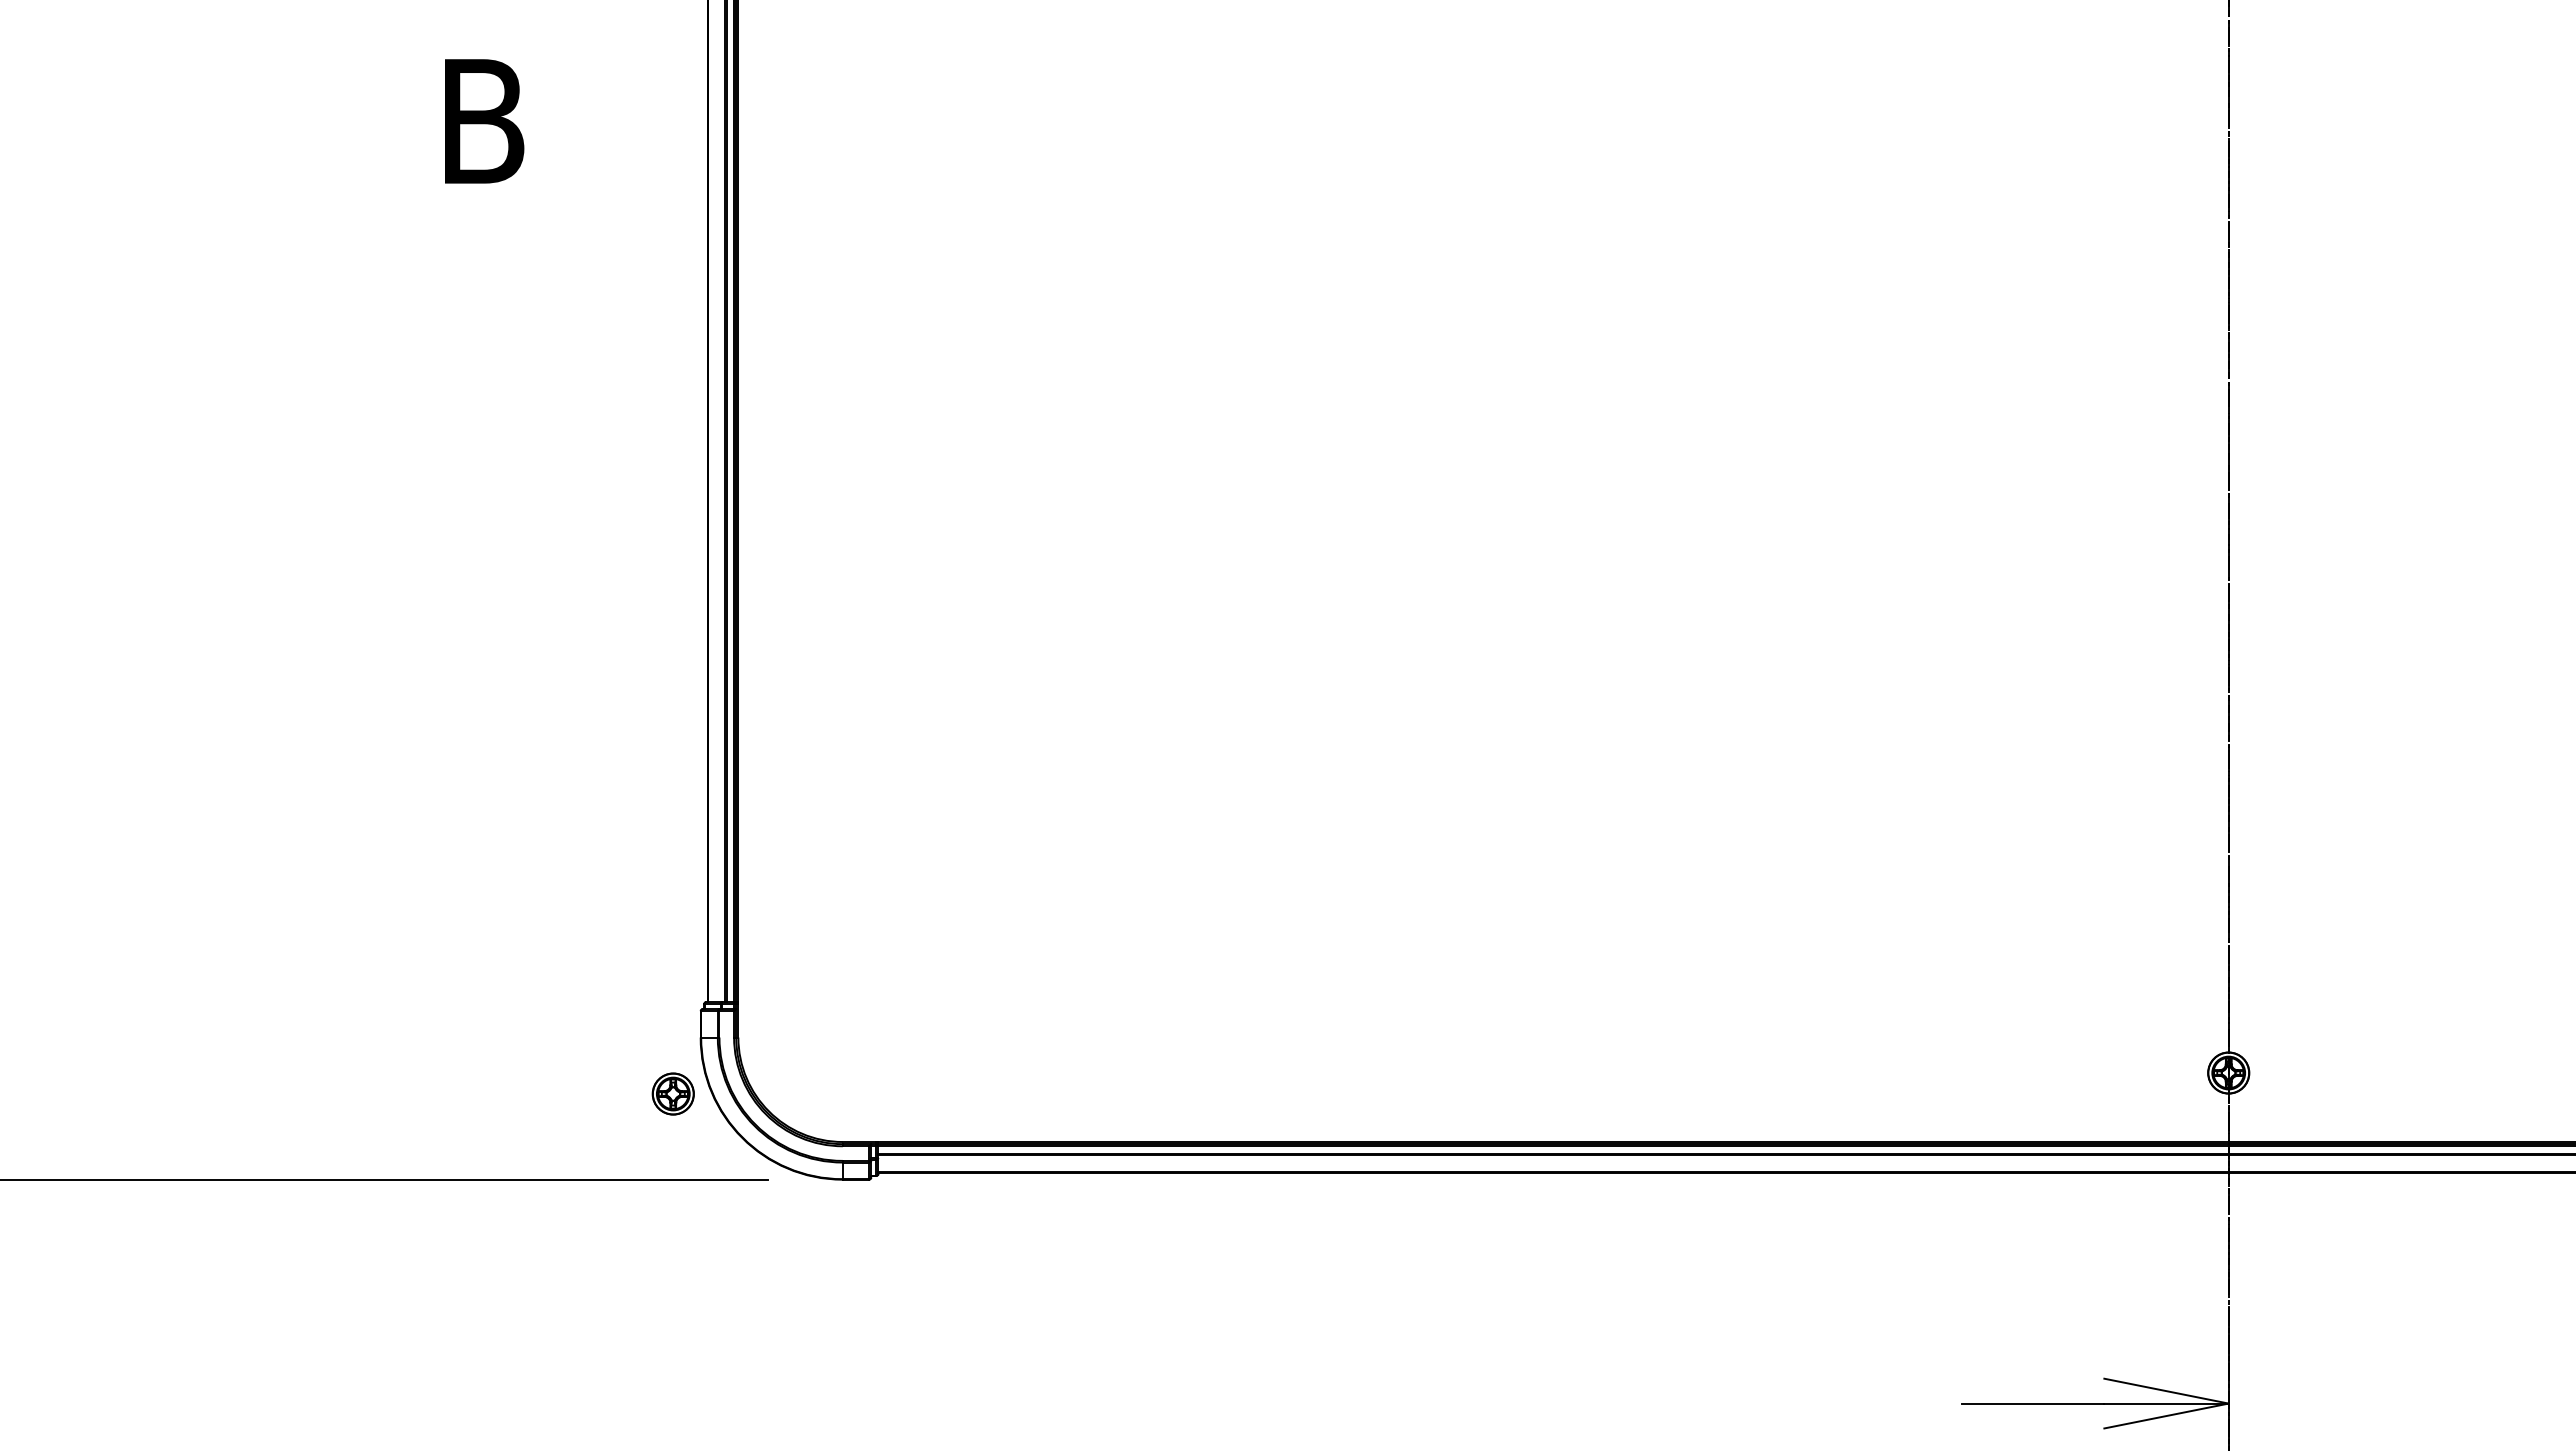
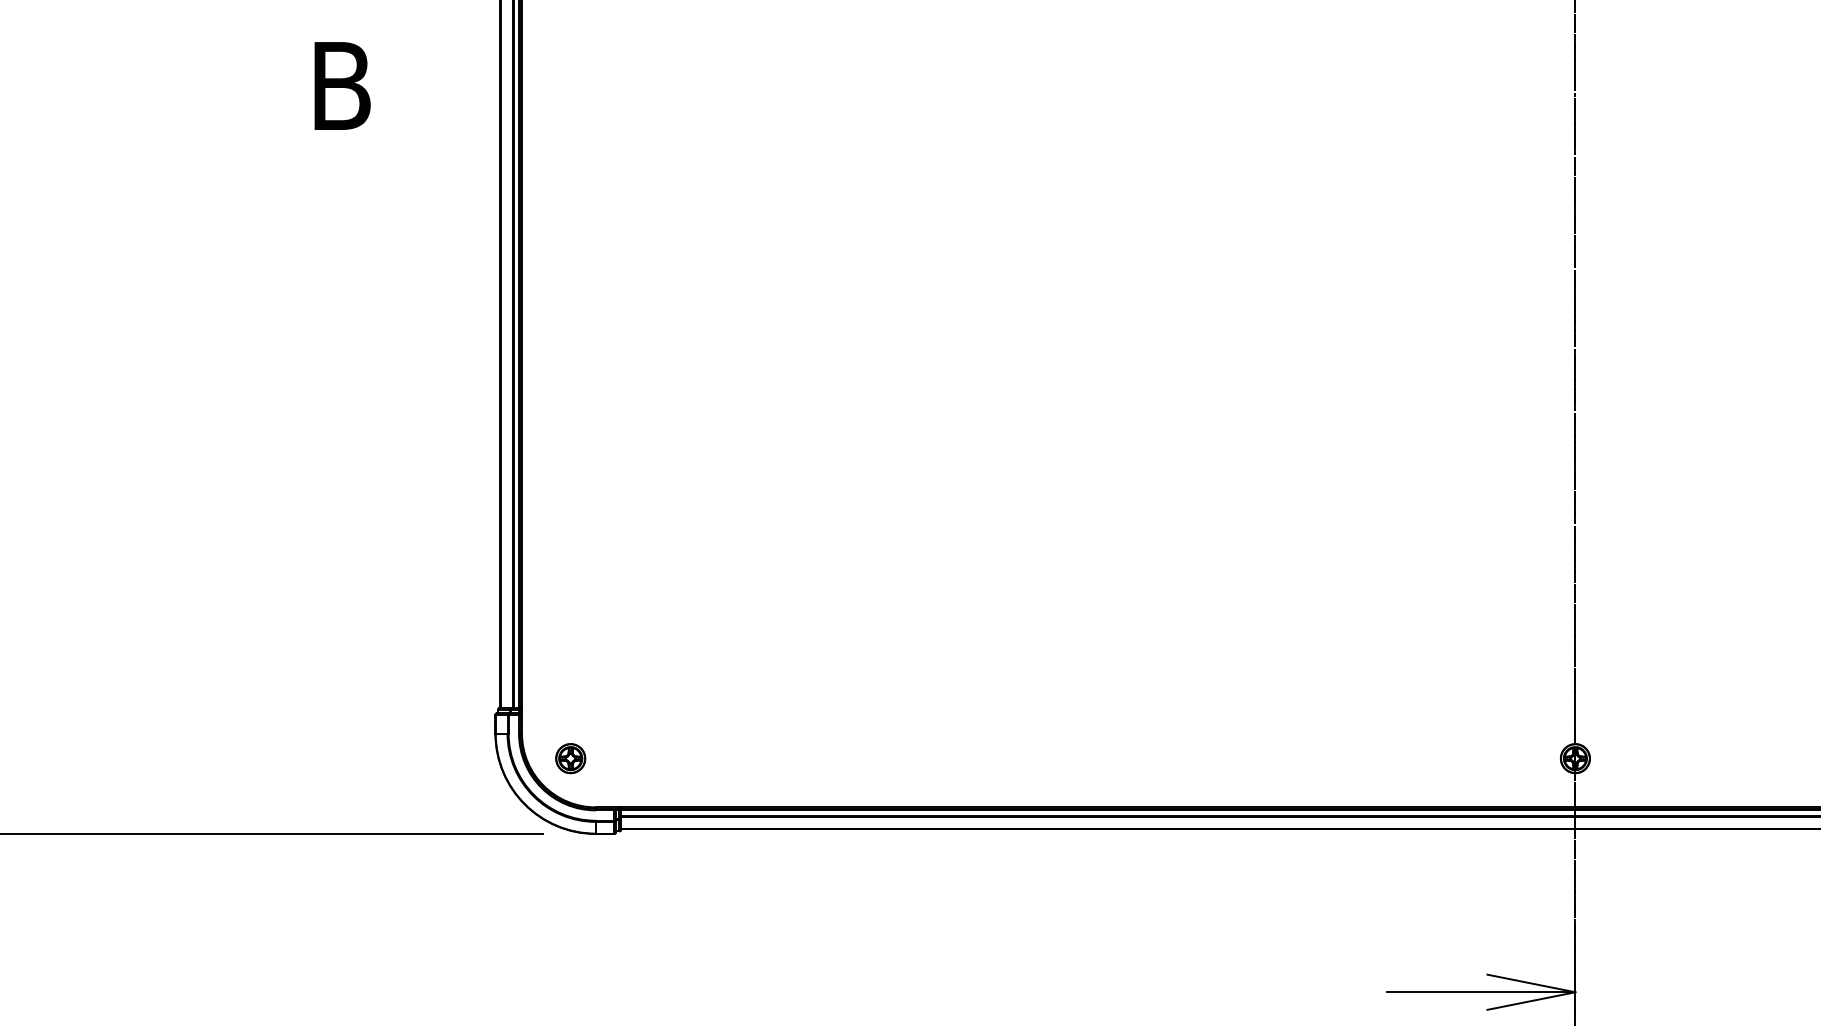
part: (672, 1093) -> (570, 758), moved

